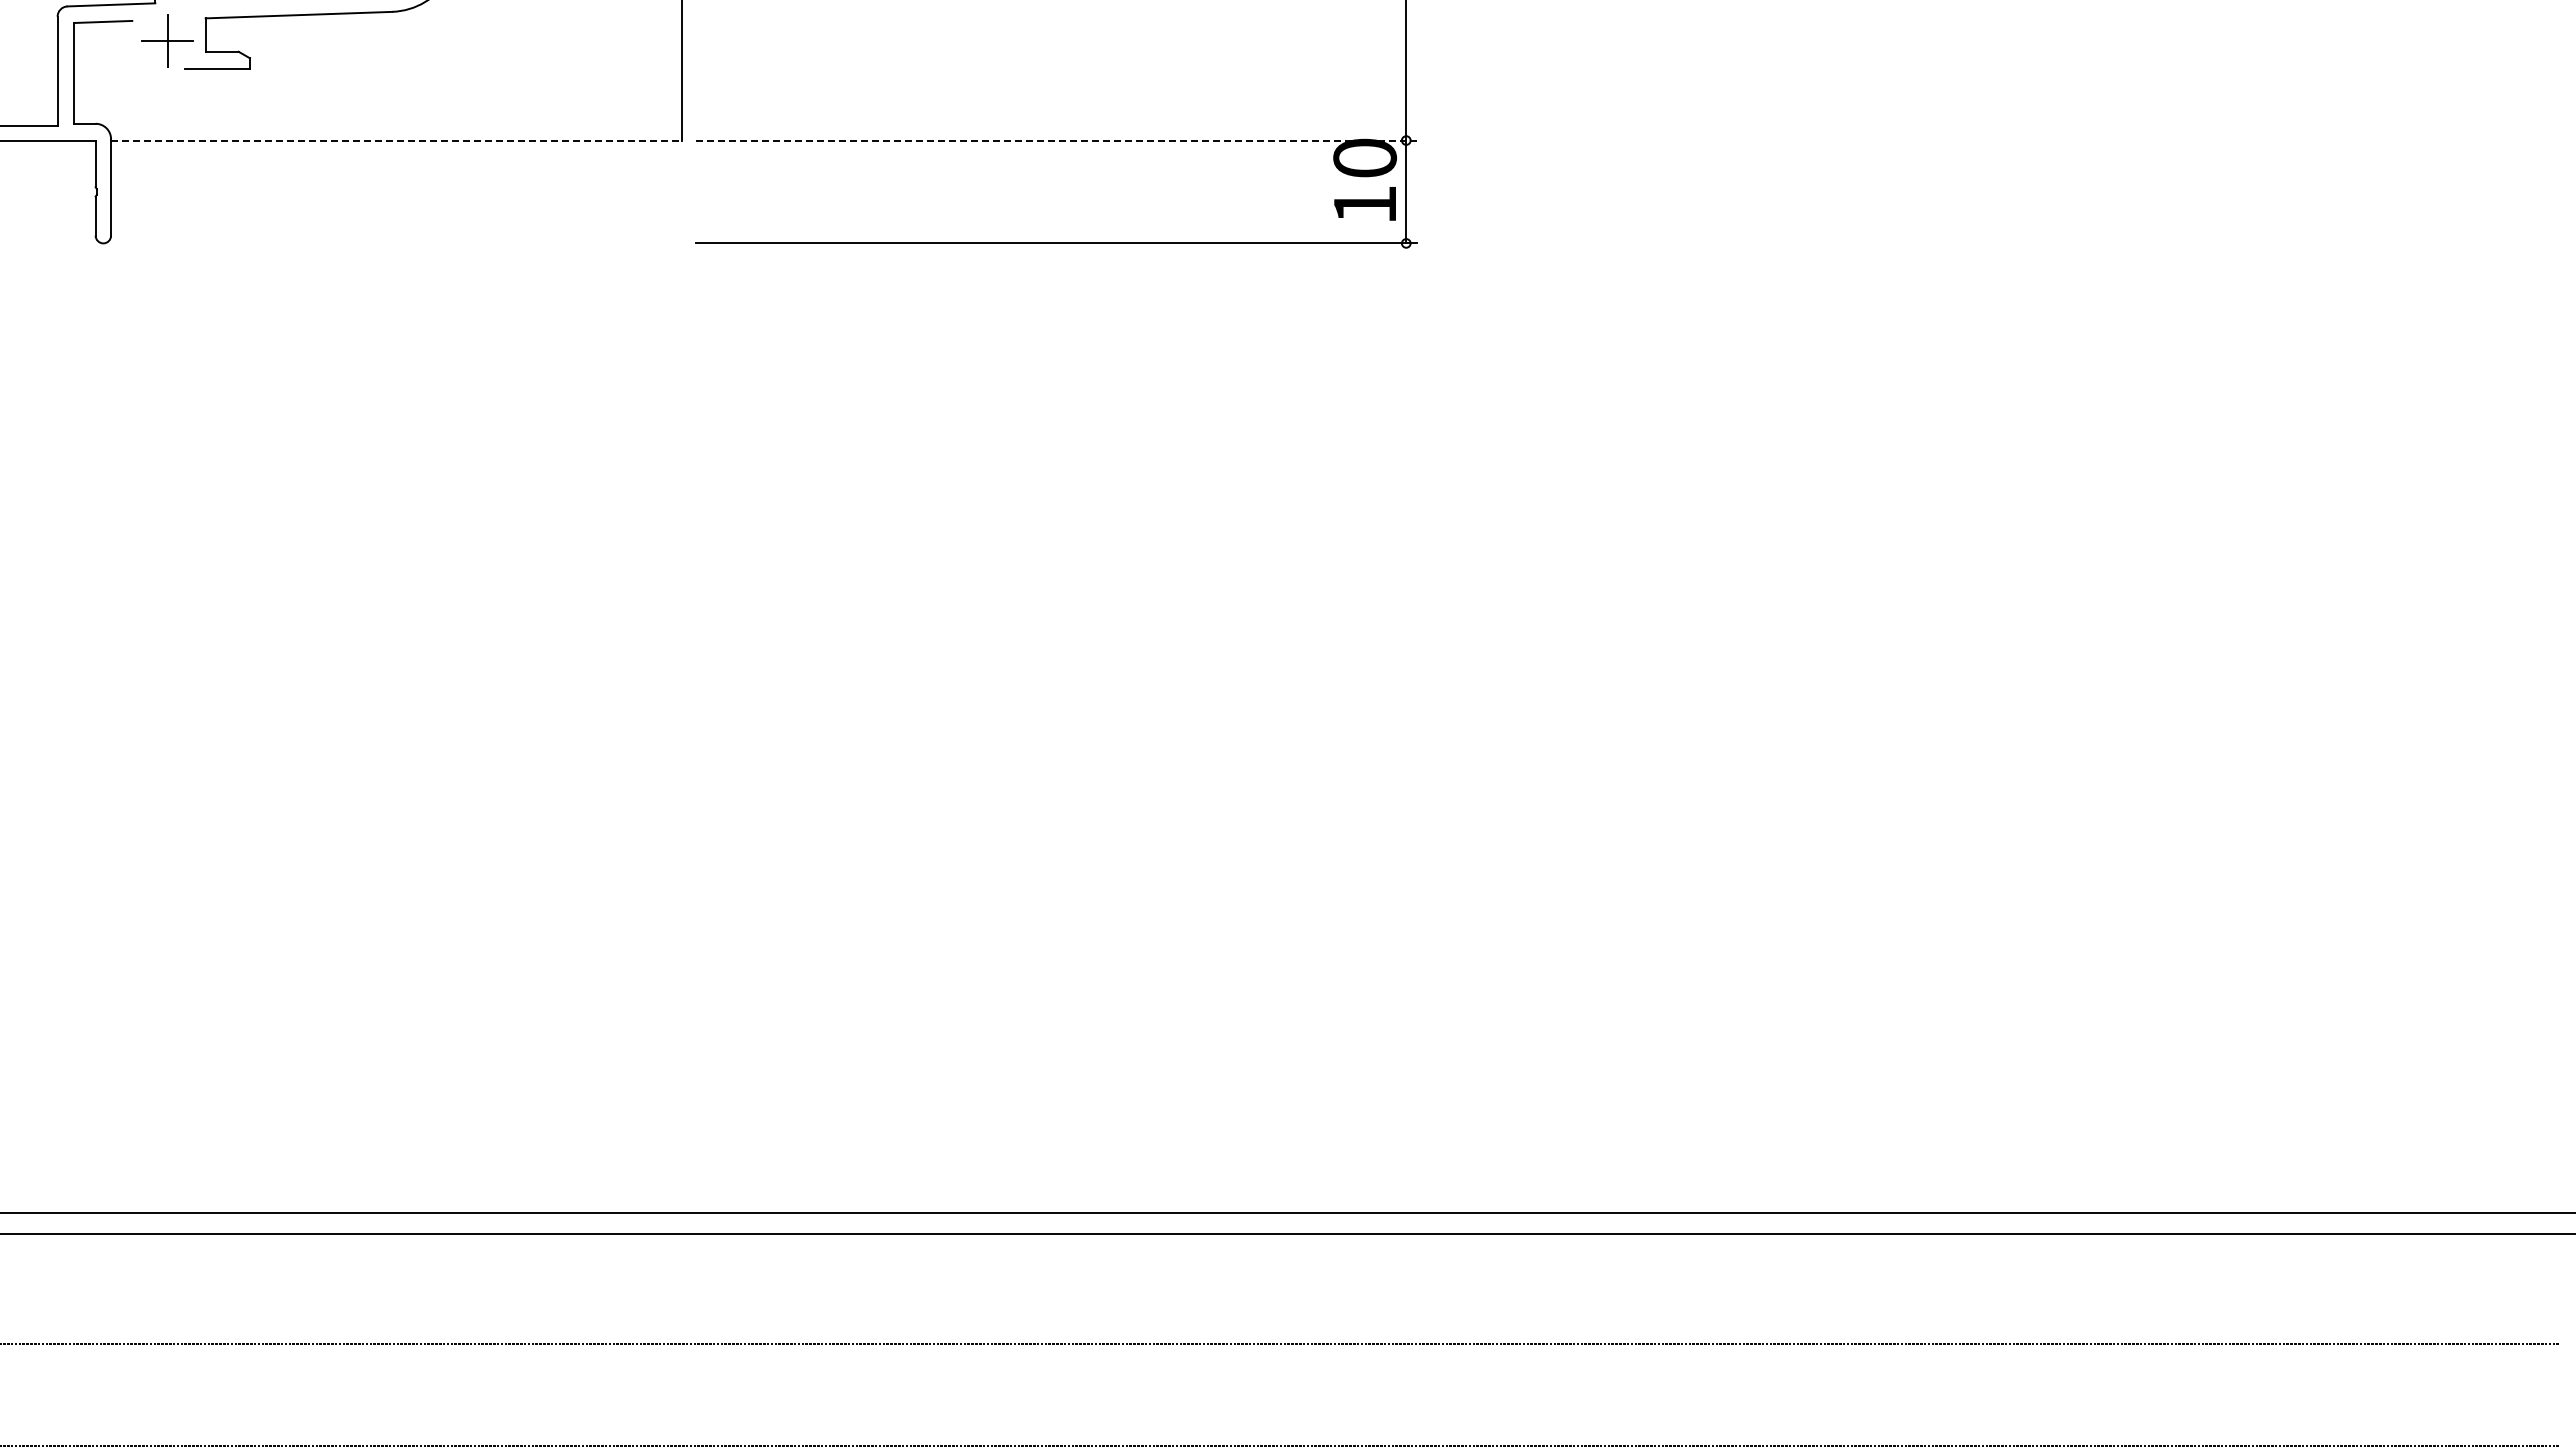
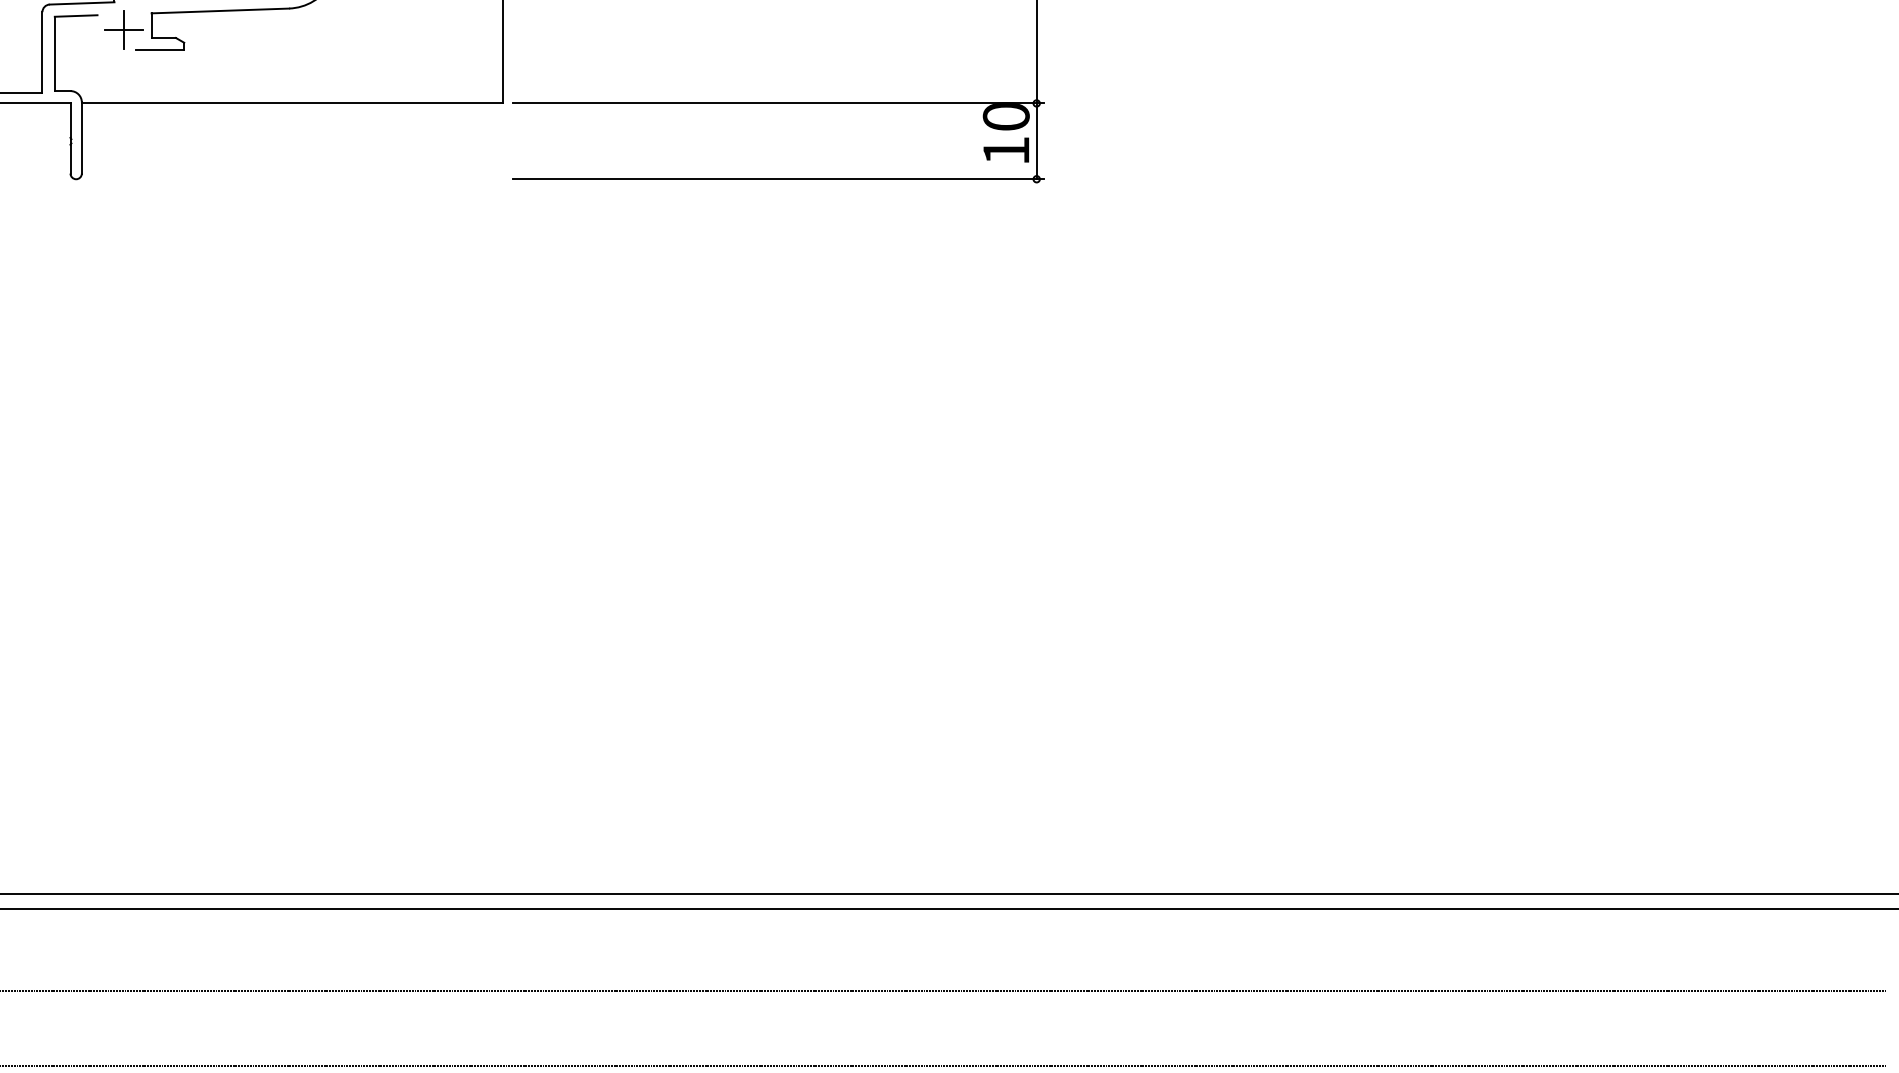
line: (397, 140) -> (293, 103), dashed -> solid
line: (1056, 140) -> (778, 103), dashed -> solid

